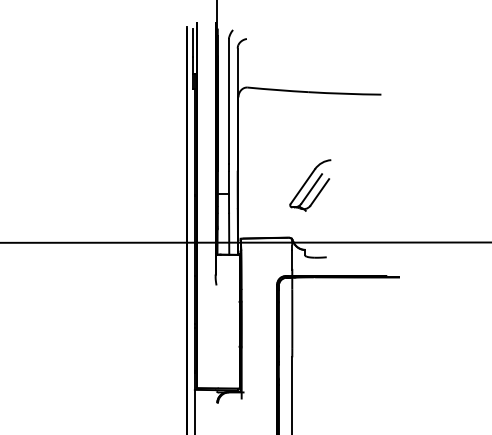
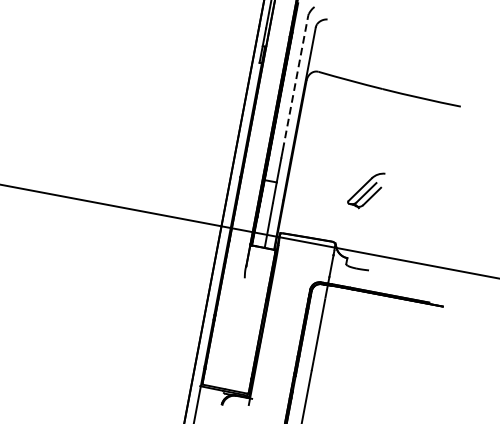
line: (228, 100) -> (295, 81), solid -> dashed
part: (310, 185) -> (366, 189), size x0.7

